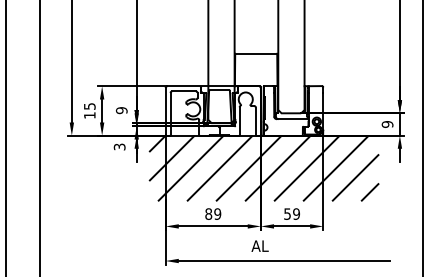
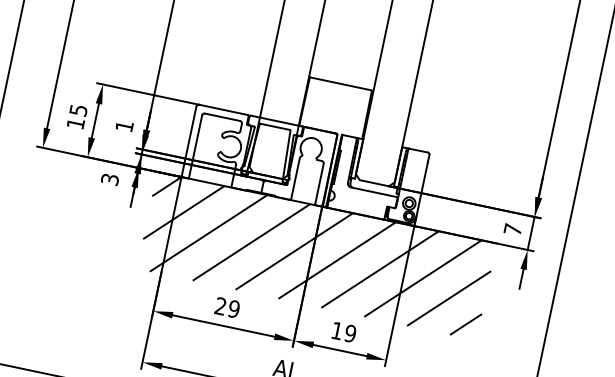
text: (121, 110) -> (124, 126), 9 -> 1
text: (387, 124) -> (512, 229), 9 -> 7
text: (208, 213) -> (220, 305), 89 -> 29
text: (287, 213) -> (337, 330), 59 -> 19

